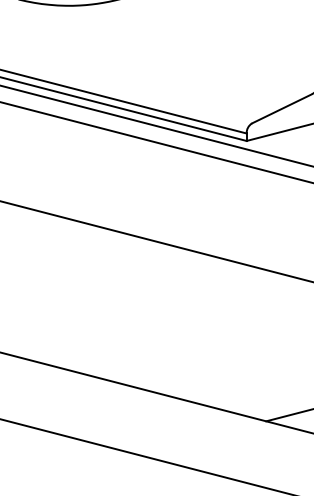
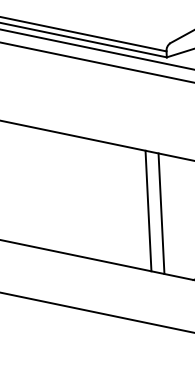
line: (214, 331) -> (148, 210), added
line: (230, 336) -> (161, 213), added

